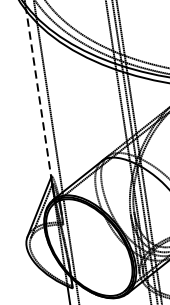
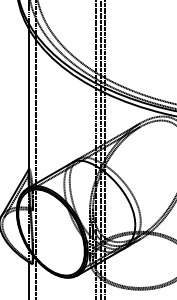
line: (39, 97) -> (28, 101), dashed -> solid

